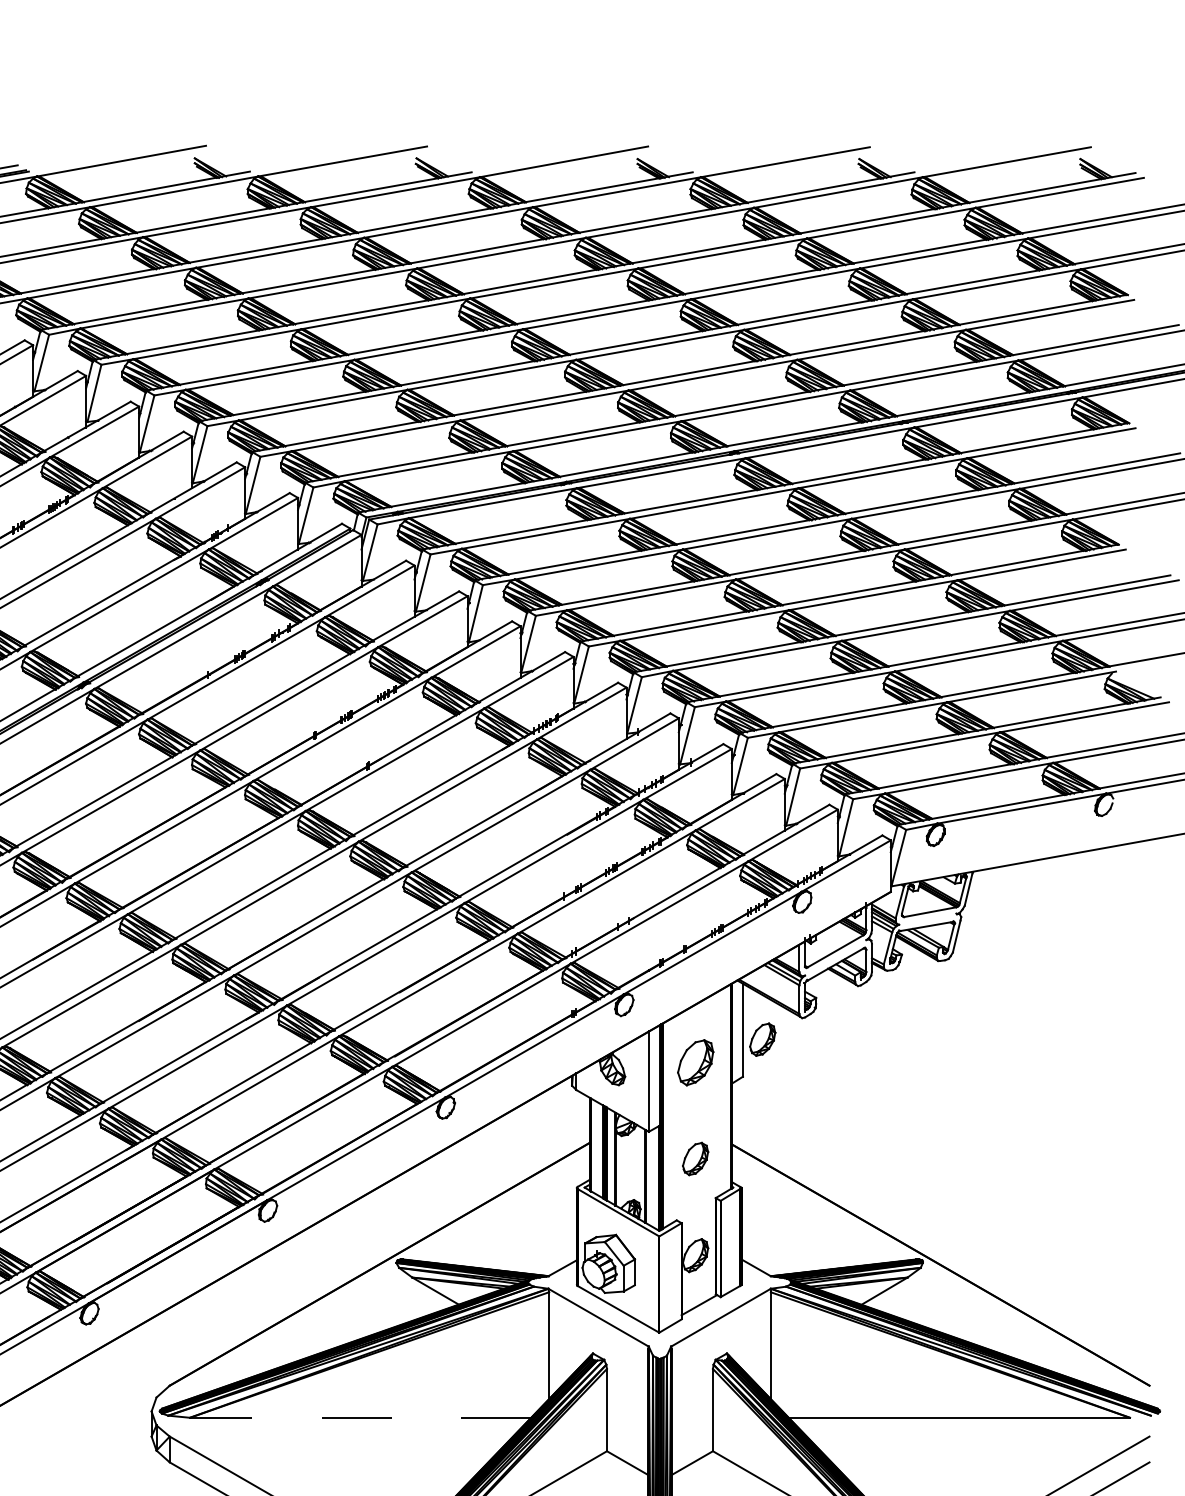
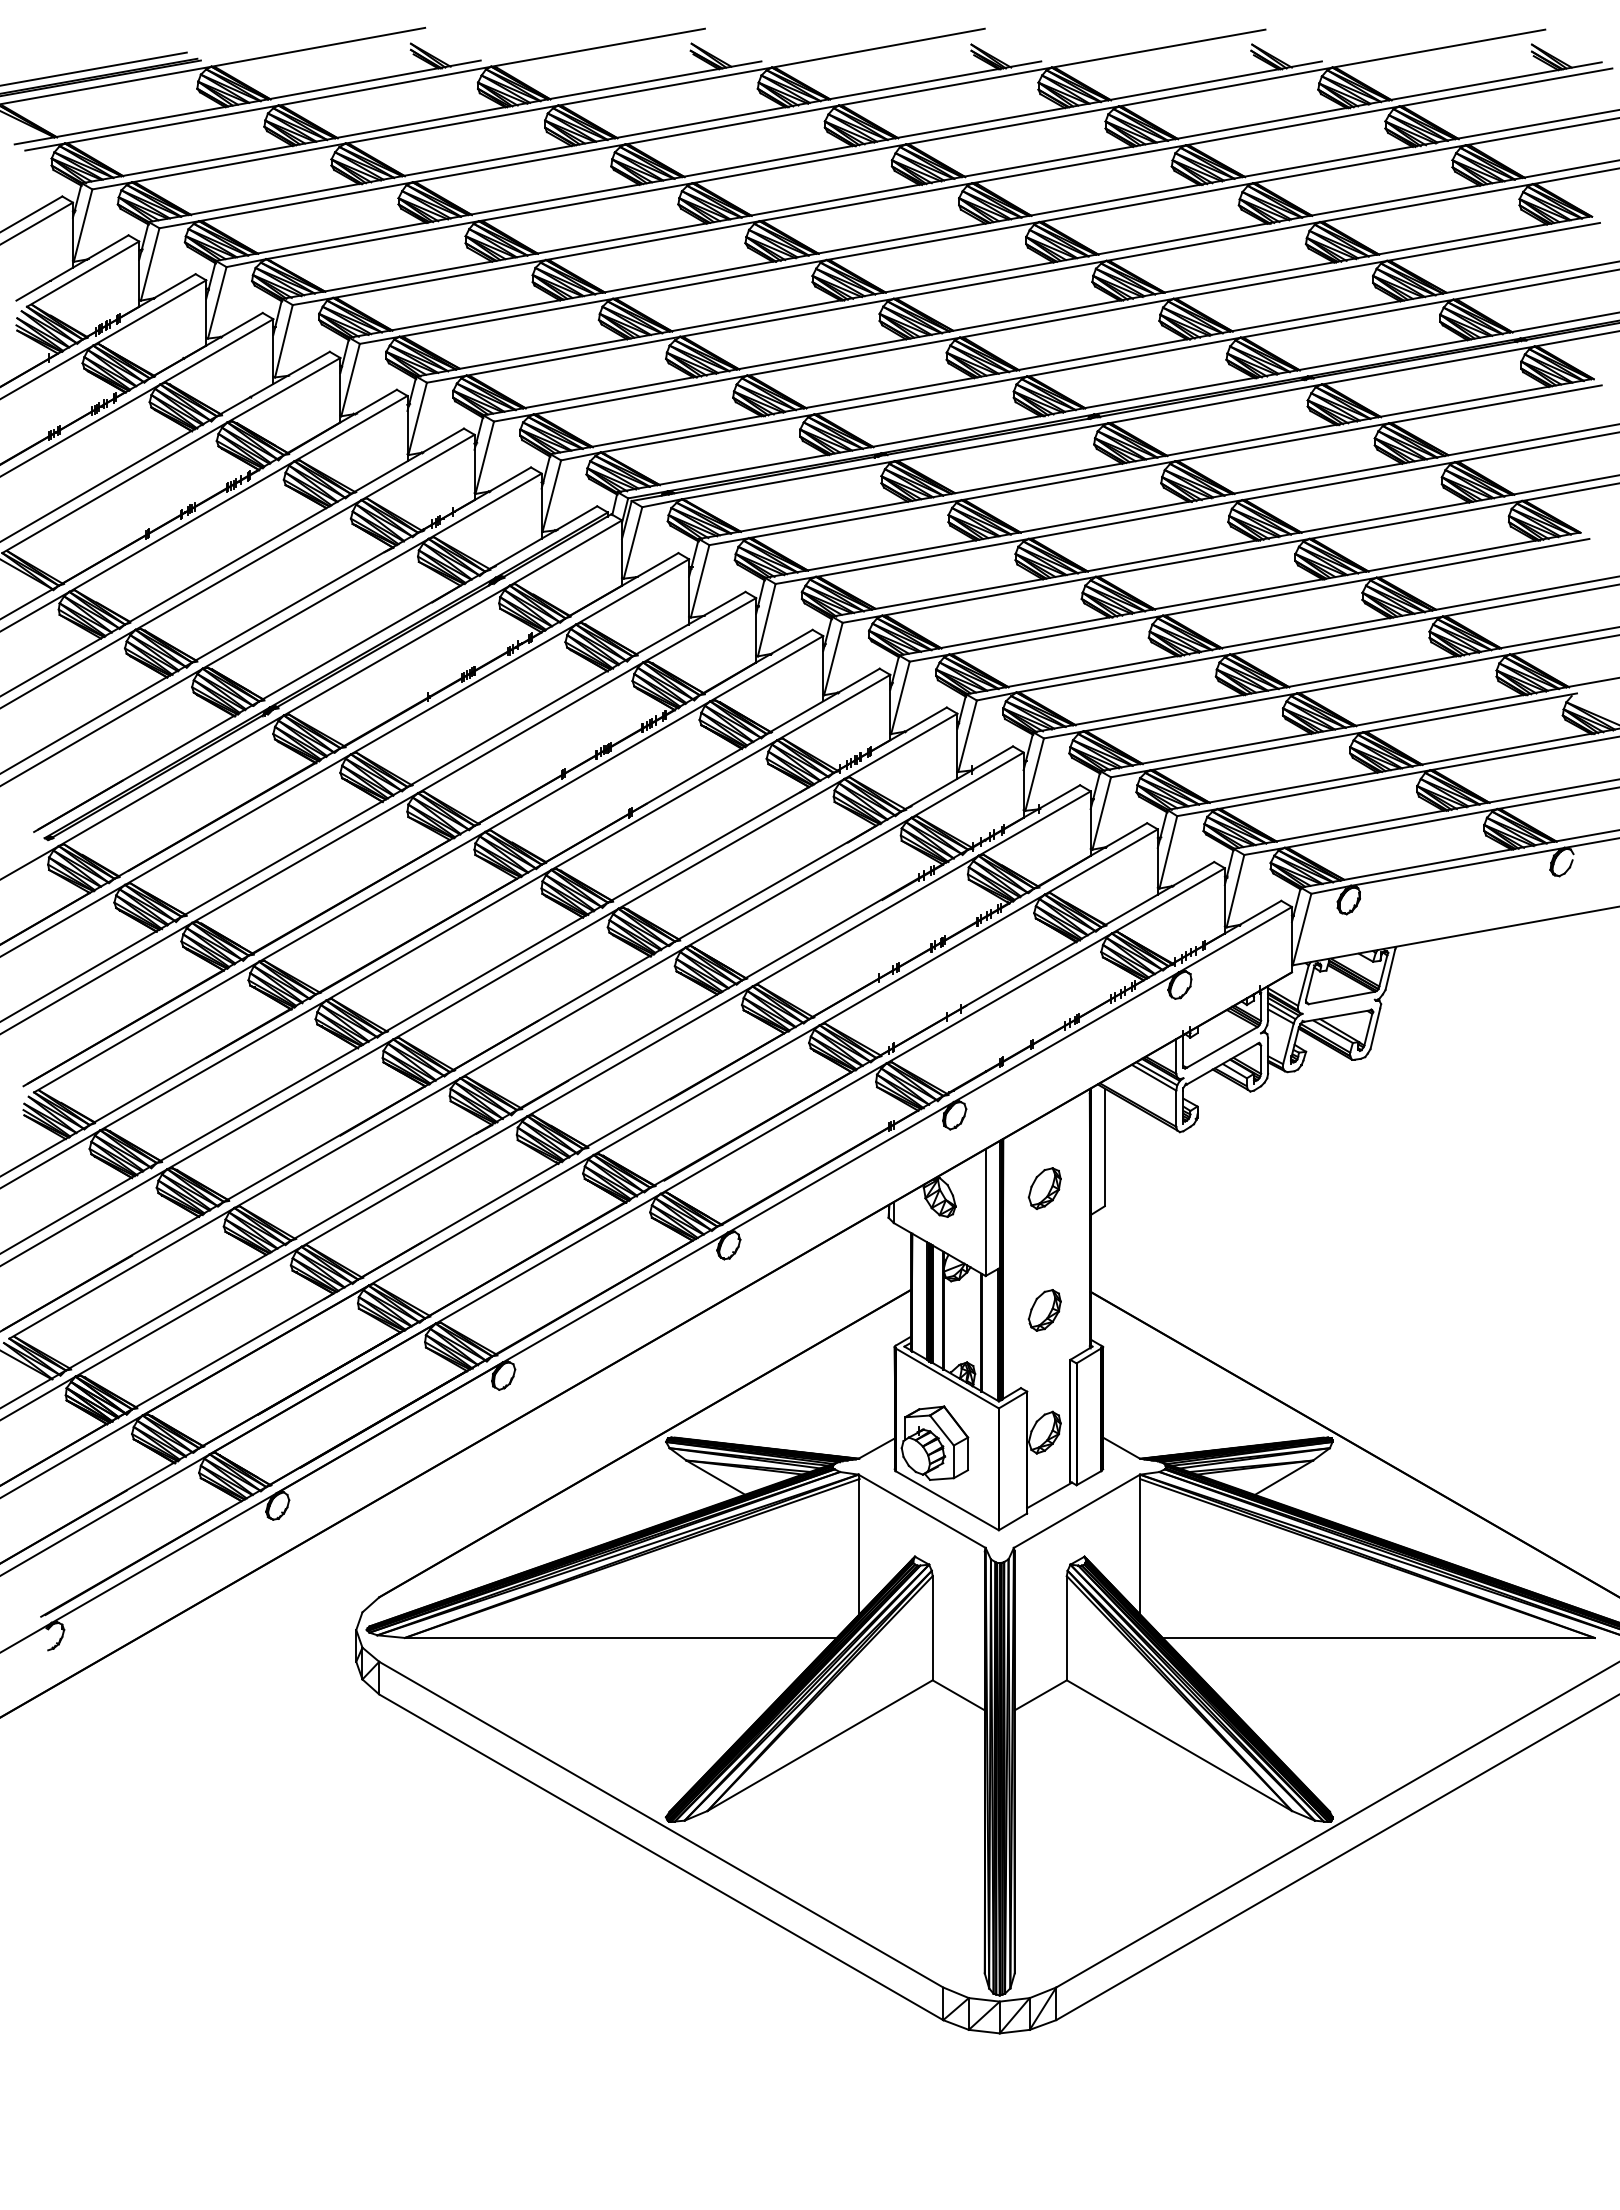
part: (762, 1039) -> (1129, 1159), removed
part: (695, 1062) -> (1044, 1188), size x0.71
line: (360, 1417) -> (620, 1637), dashed -> solid

